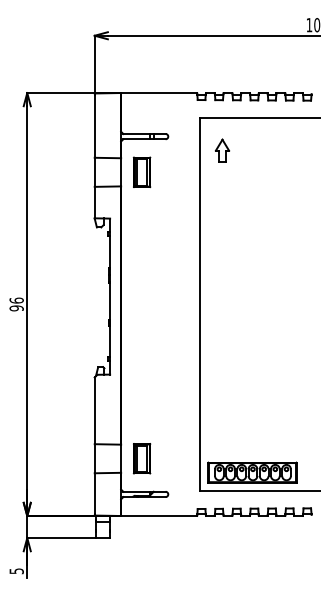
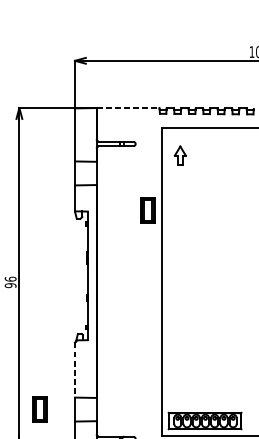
line: (159, 93) -> (128, 108), solid -> dashed
part: (141, 172) -> (147, 210), moved
line: (94, 411) -> (74, 370), solid -> dashed
part: (141, 458) -> (39, 409), moved

